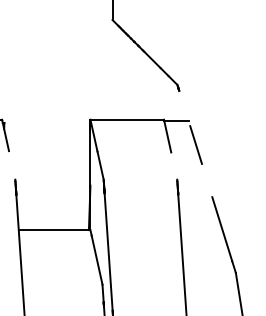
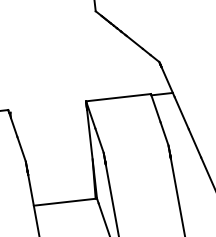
line: (184, 108) -> (167, 82), added
line: (12, 165) -> (21, 149), added
line: (174, 165) -> (164, 133), added
line: (206, 180) -> (194, 143), added

